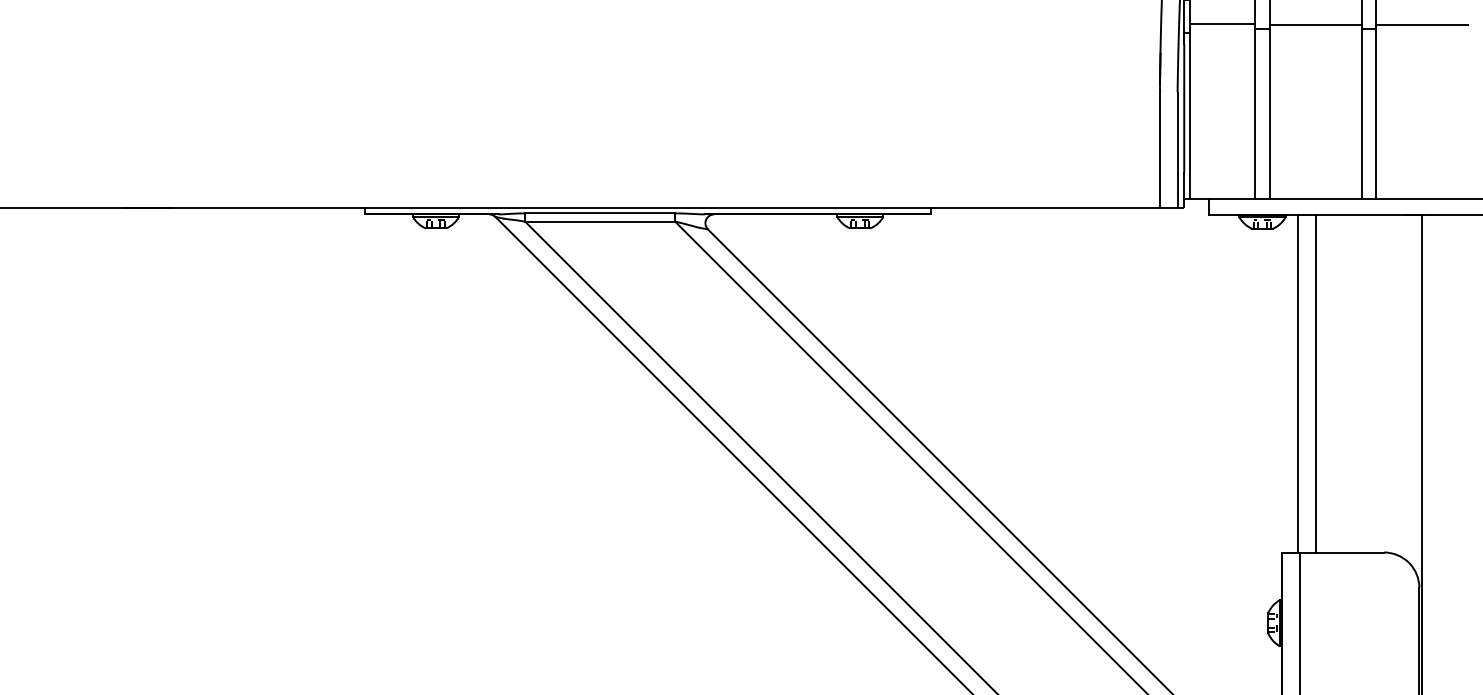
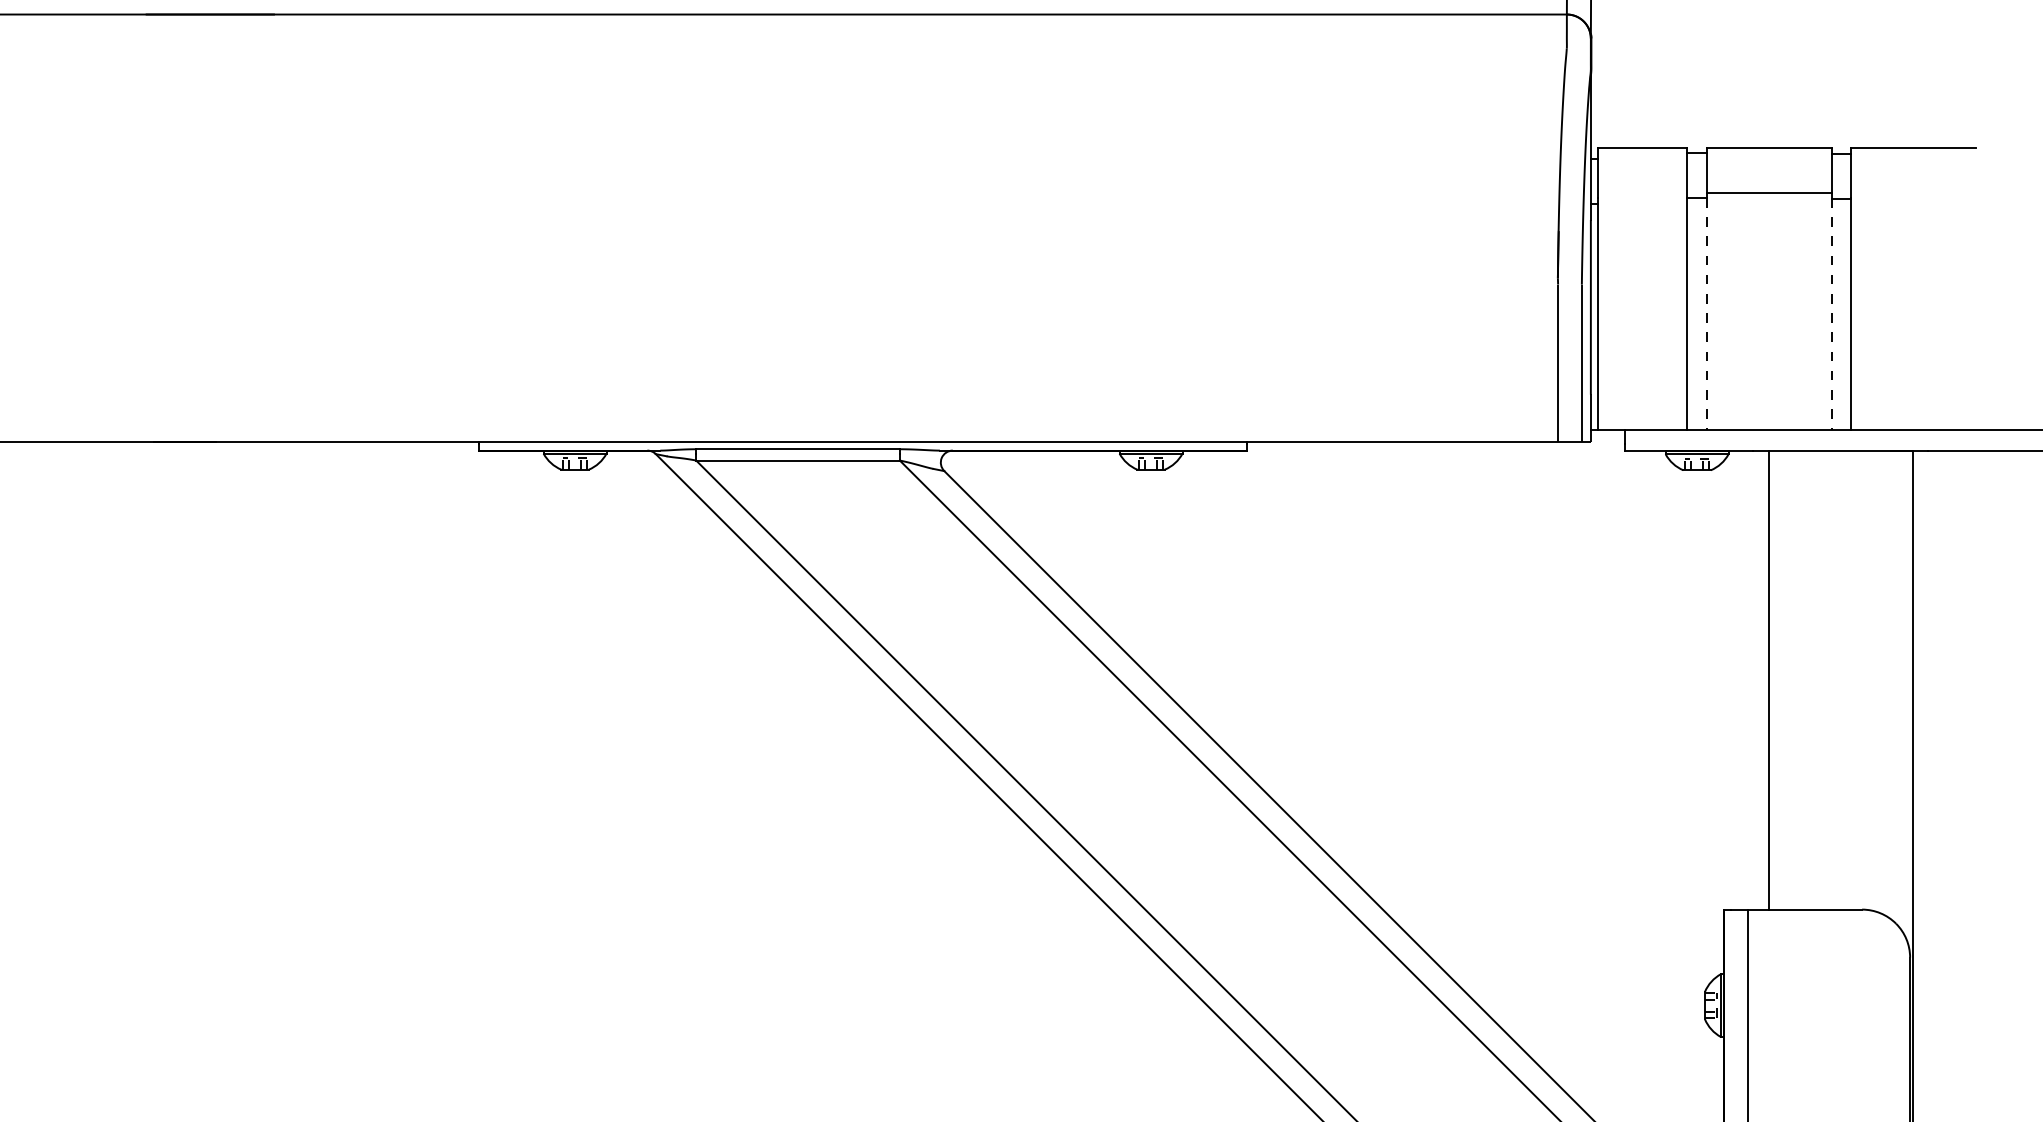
line: (1222, 24) -> (1642, 192), removed
line: (1421, 25) -> (1913, 193), removed
line: (1269, 113) -> (1706, 313), solid -> dashed
line: (1361, 113) -> (1831, 313), solid -> dashed
line: (1298, 383) -> (1745, 680), removed

